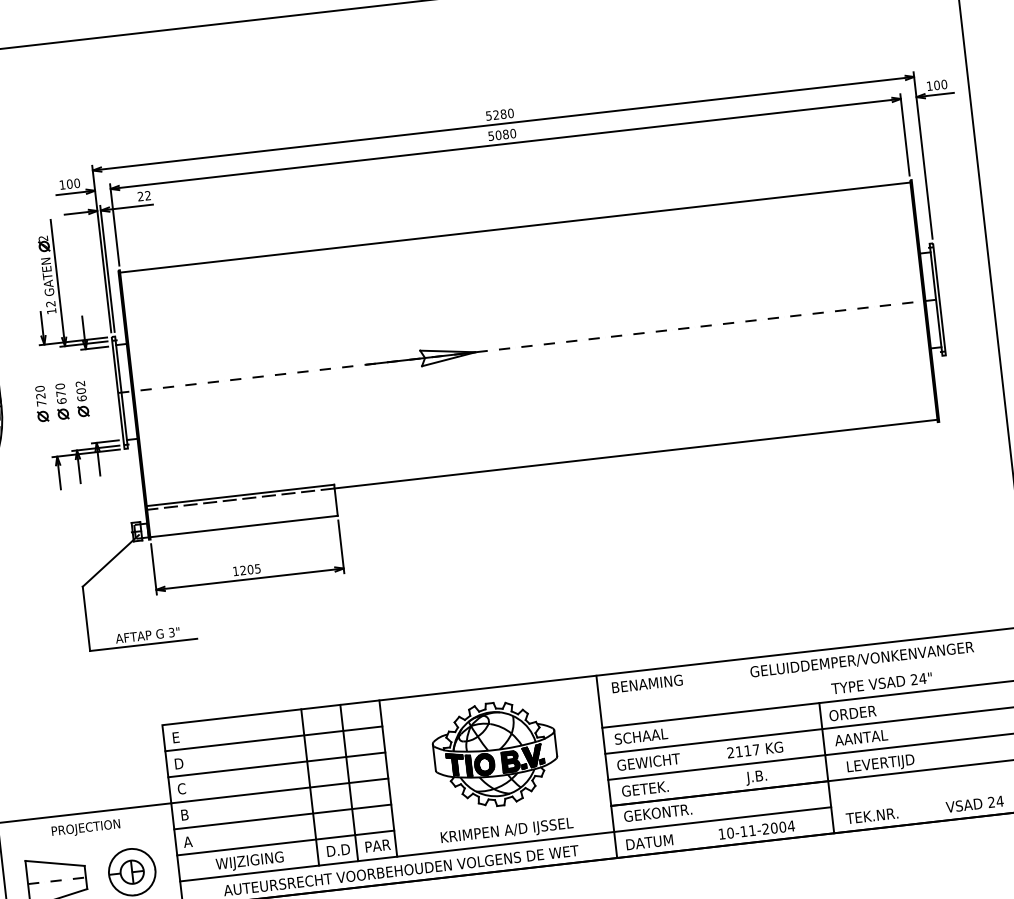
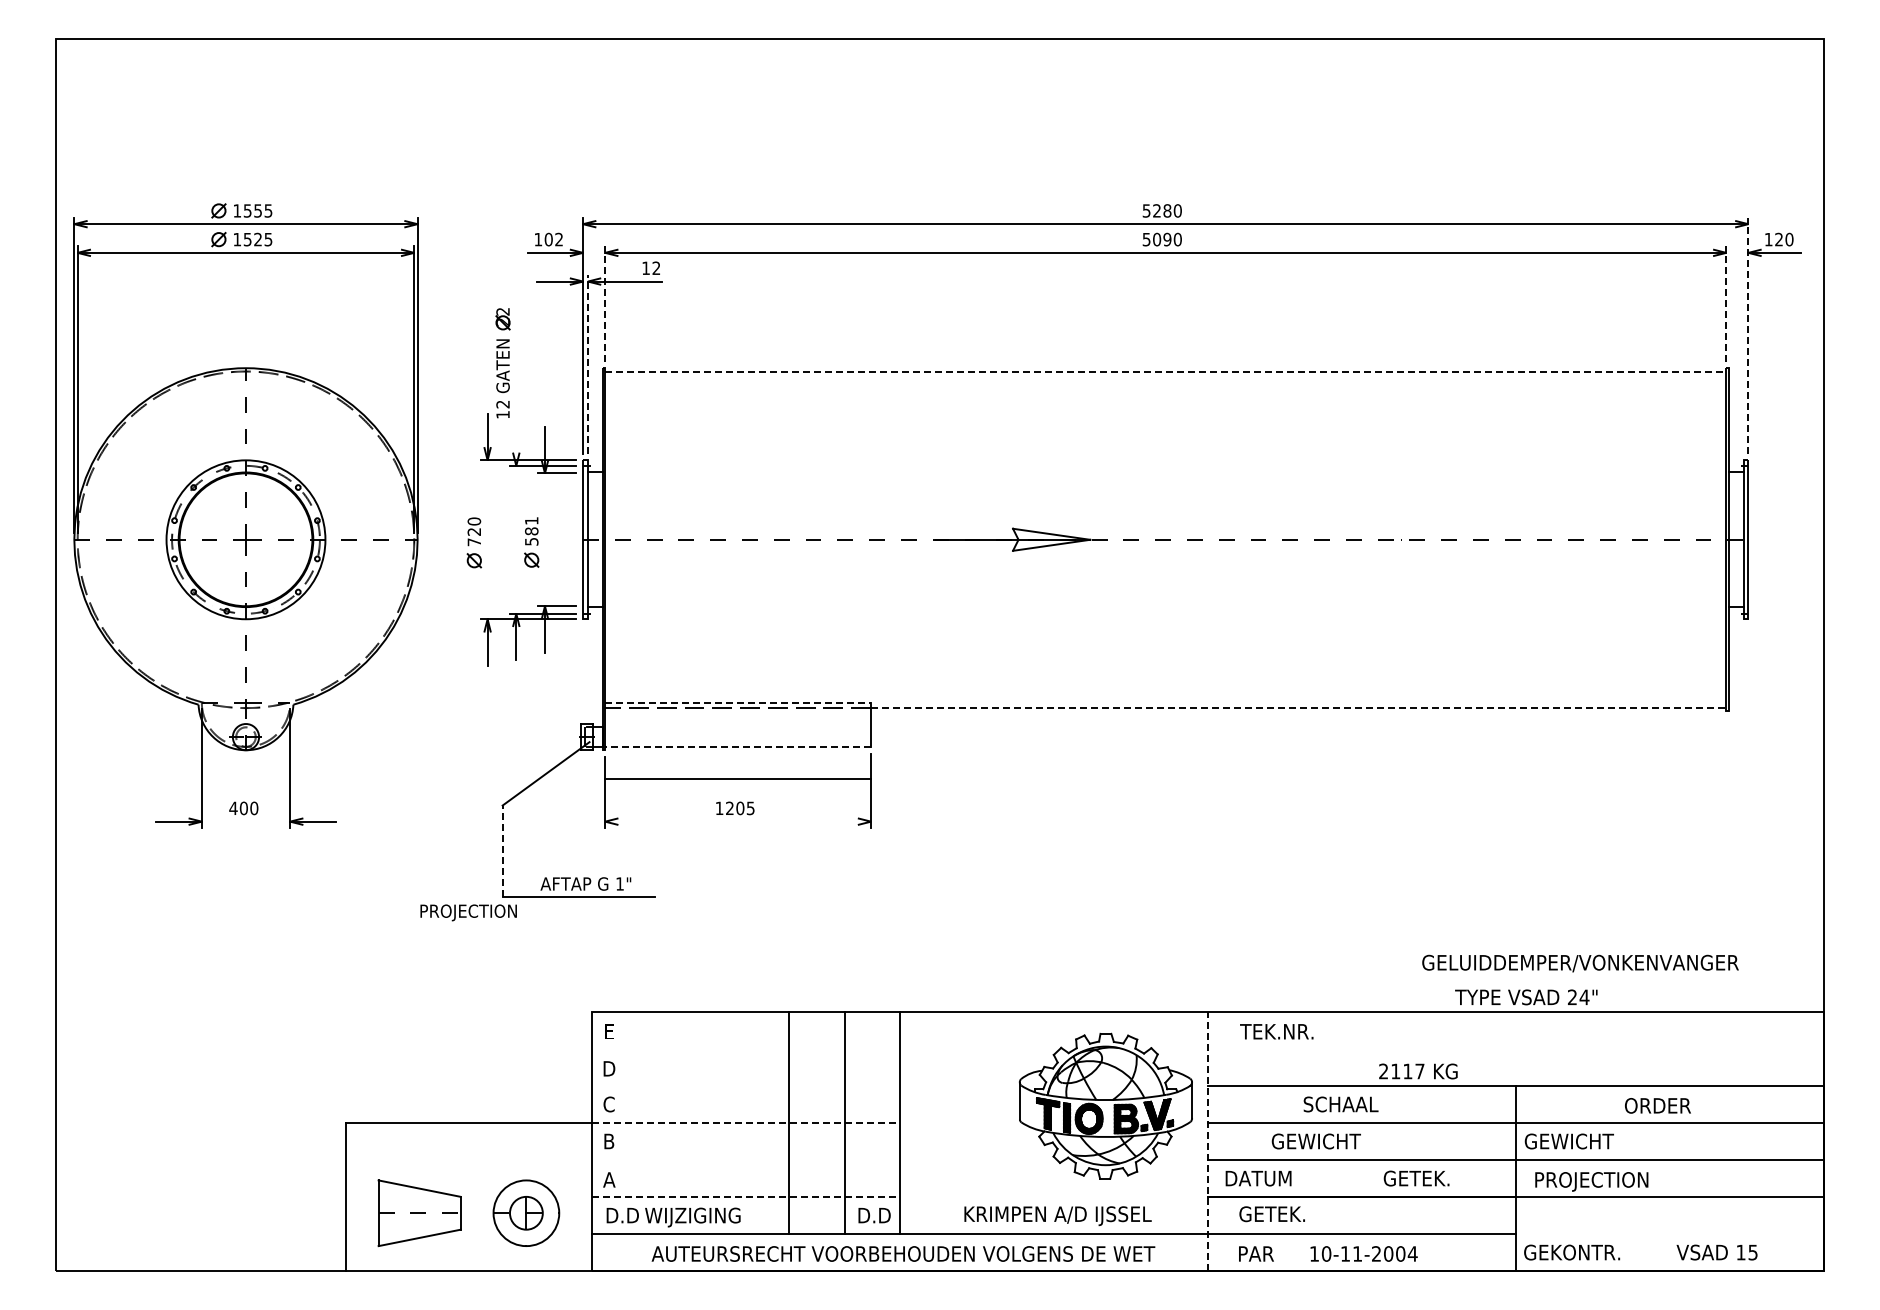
text: (937, 85) -> (1779, 239), 100 -> 120
text: (505, 134) -> (1167, 239), 5080 -> 5090
line: (905, 134) -> (1726, 303), solid -> dashed
line: (923, 155) -> (1748, 335), solid -> dashed
text: (77, 183) -> (559, 239), 100 -> 102
text: (140, 196) -> (645, 267), 22 -> 12
line: (114, 224) -> (605, 303), solid -> dashed
line: (515, 227) -> (1165, 371), solid -> dashed
line: (107, 268) -> (587, 363), solid -> dashed
line: (57, 282) -> (516, 375), removed
text: (81, 391) -> (531, 531), 602 -> 581
part: (61, 401) -> (502, 542), removed
line: (635, 454) -> (1298, 708), solid -> dashed
line: (240, 495) -> (738, 702), solid -> dashed
line: (244, 526) -> (738, 746), solid -> dashed
line: (250, 579) -> (738, 778), moved
line: (86, 619) -> (502, 851), solid -> dashed
text: (171, 632) -> (619, 883), 3" -> 1"
text: (862, 659) -> (1580, 963), moved
text: (647, 683) -> (1277, 1031), BENAMING -> TEK.NR.
text: (881, 683) -> (1526, 997), moved
text: (852, 713) -> (1657, 1105), moved
text: (640, 736) -> (1340, 1104), moved
text: (861, 737) -> (1568, 1141), AANTAL -> GEWICHT
line: (273, 739) -> (745, 1049), removed
text: (755, 749) -> (1418, 1071), moved
part: (495, 753) -> (1105, 1105), moved
text: (648, 762) -> (1315, 1141), moved
text: (880, 764) -> (1591, 1181), LEVERTIJD -> PROJECTION
line: (276, 765) -> (745, 1086), removed
line: (606, 766) -> (1207, 1140), solid -> dashed
text: (756, 777) -> (1416, 1180), J.B. -> GETEK.
text: (645, 788) -> (1258, 1178), GETEK. -> DATUM
line: (280, 790) -> (746, 1122), solid -> dashed
text: (996, 801) -> (1747, 1252), 24 -> 15
text: (658, 813) -> (1272, 1214), GEKONTR. -> GETEK.
text: (872, 815) -> (1572, 1252), TEK.NR. -> GEKONTR.
line: (282, 816) -> (745, 1159), removed
text: (85, 828) -> (468, 912), moved
text: (756, 829) -> (1363, 1253), moved
line: (286, 842) -> (746, 1196), solid -> dashed
text: (649, 842) -> (1255, 1253), DATUM -> PAR
text: (377, 845) -> (874, 1215), PAR -> D.D
text: (338, 850) -> (622, 1215), moved

